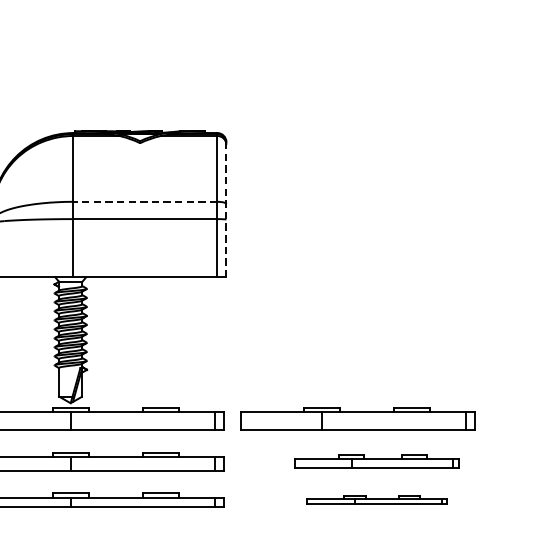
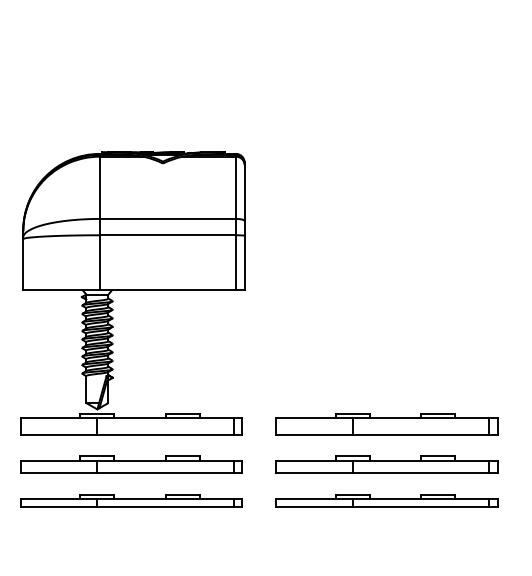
line: (144, 201) -> (167, 218), dashed -> solid
line: (226, 209) -> (244, 226), dashed -> solid
part: (357, 419) -> (386, 424), moved
part: (376, 461) -> (386, 464), size x1.43
part: (376, 499) -> (386, 500), size x1.67

